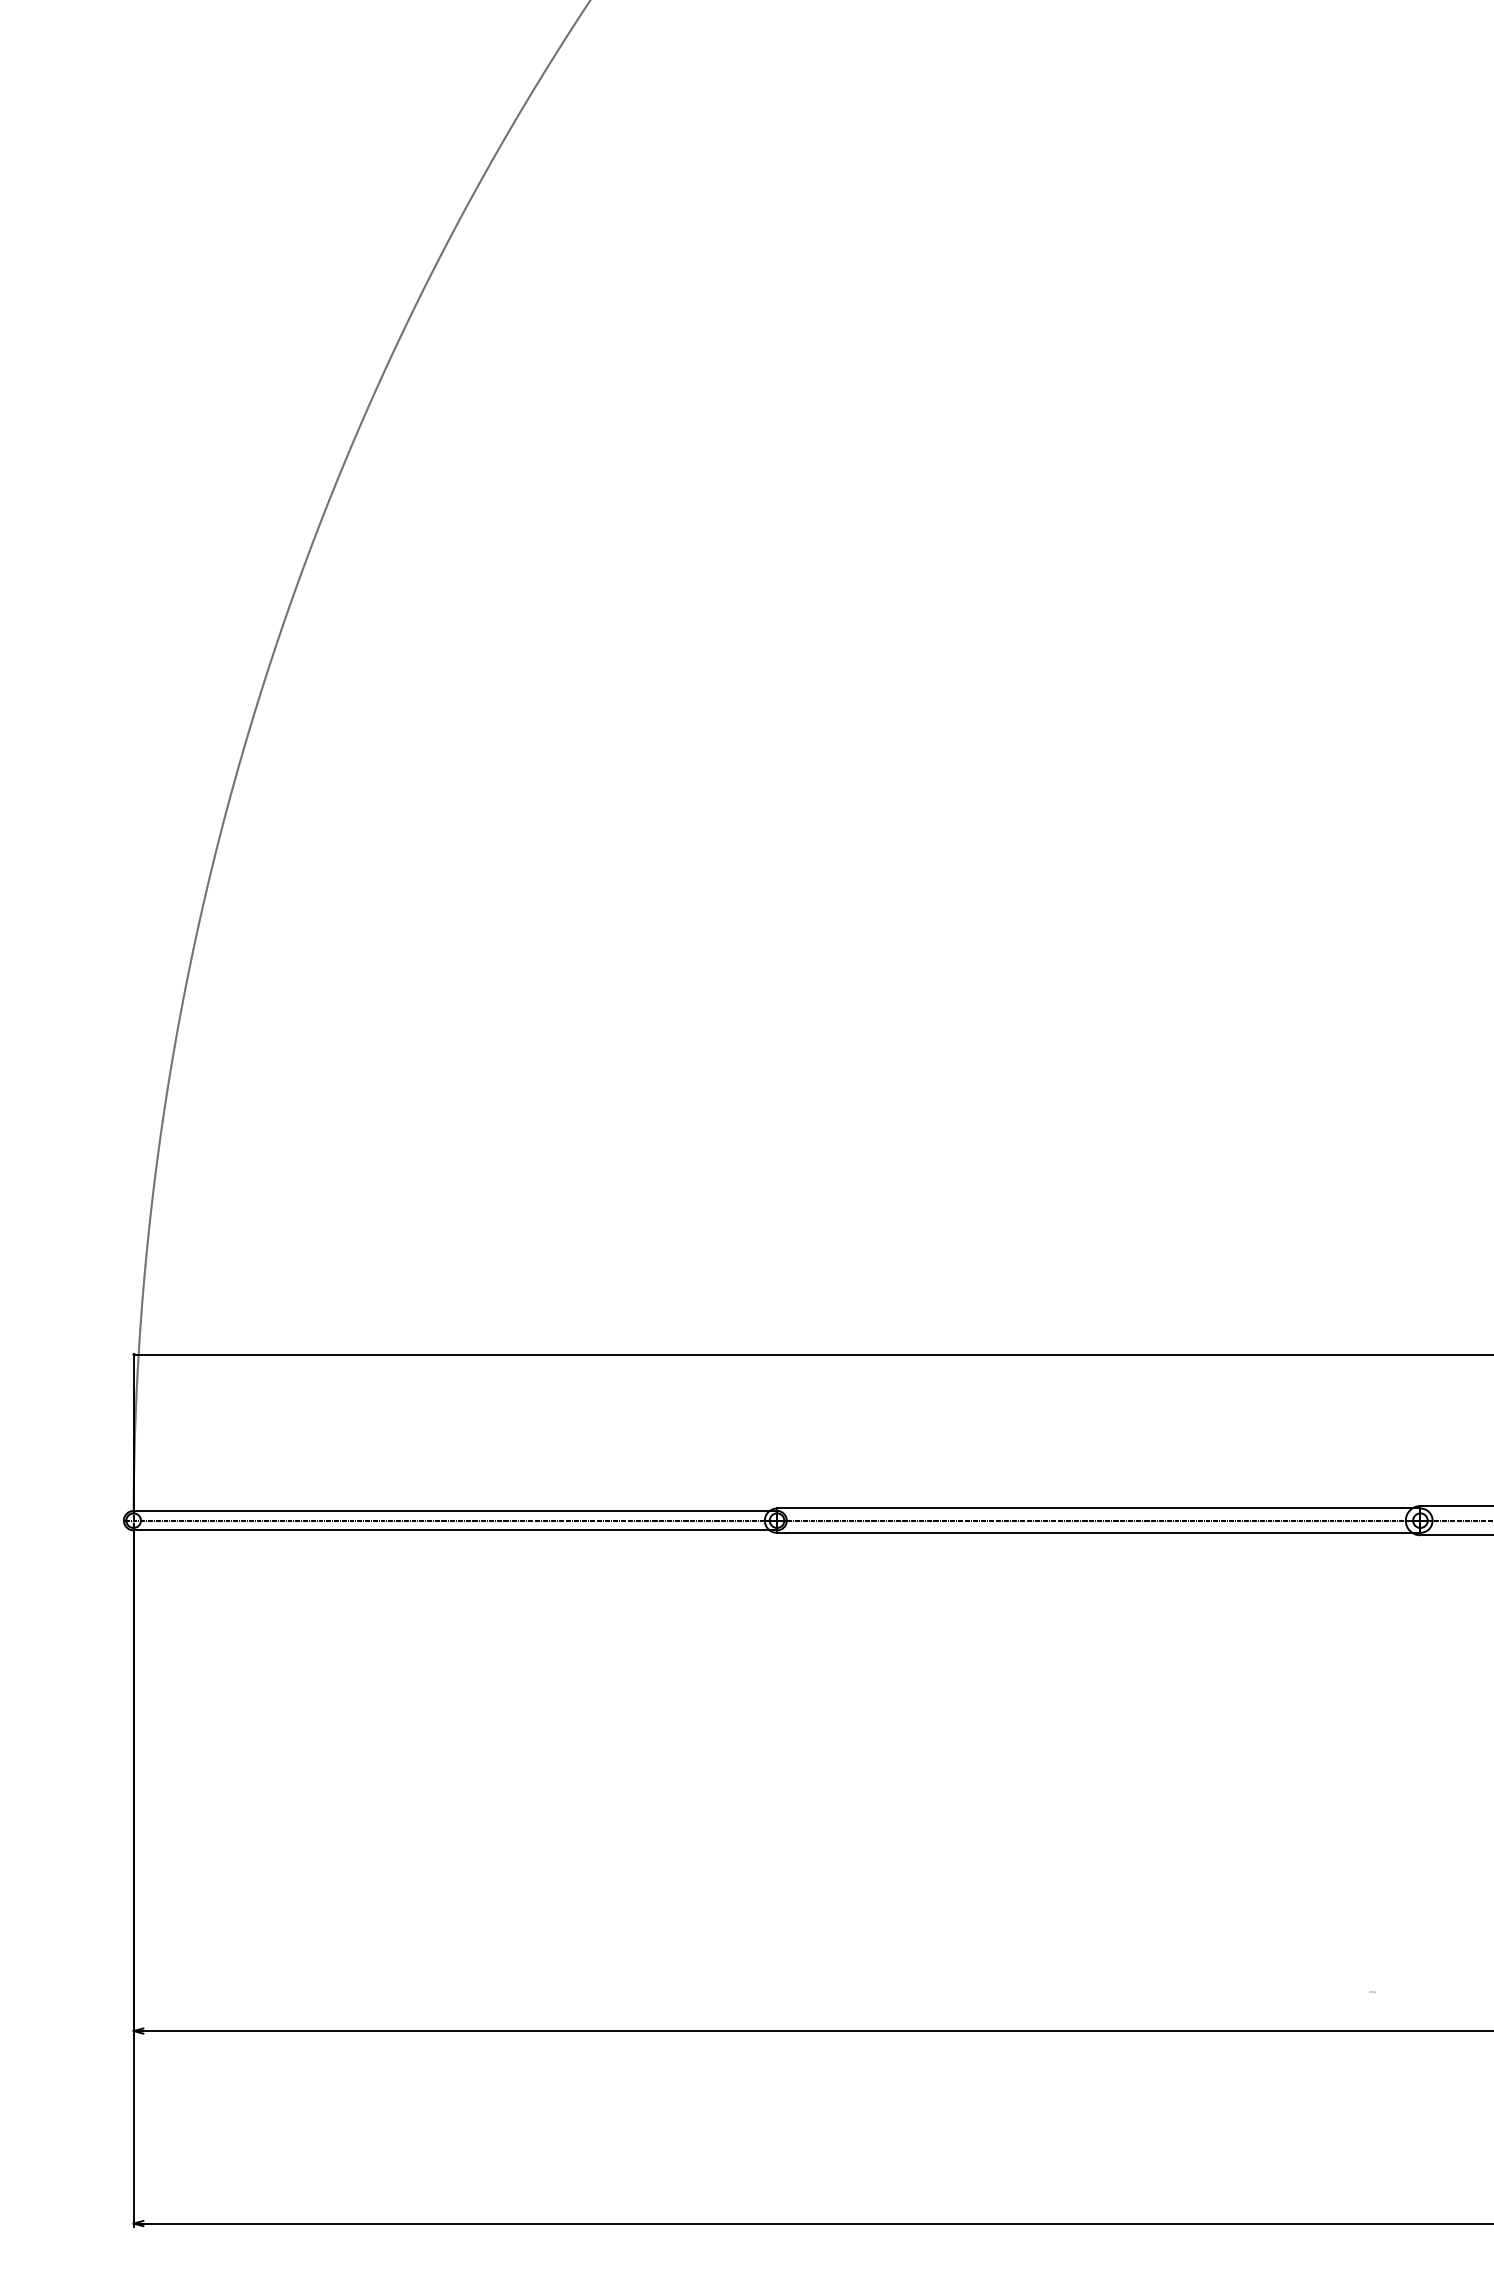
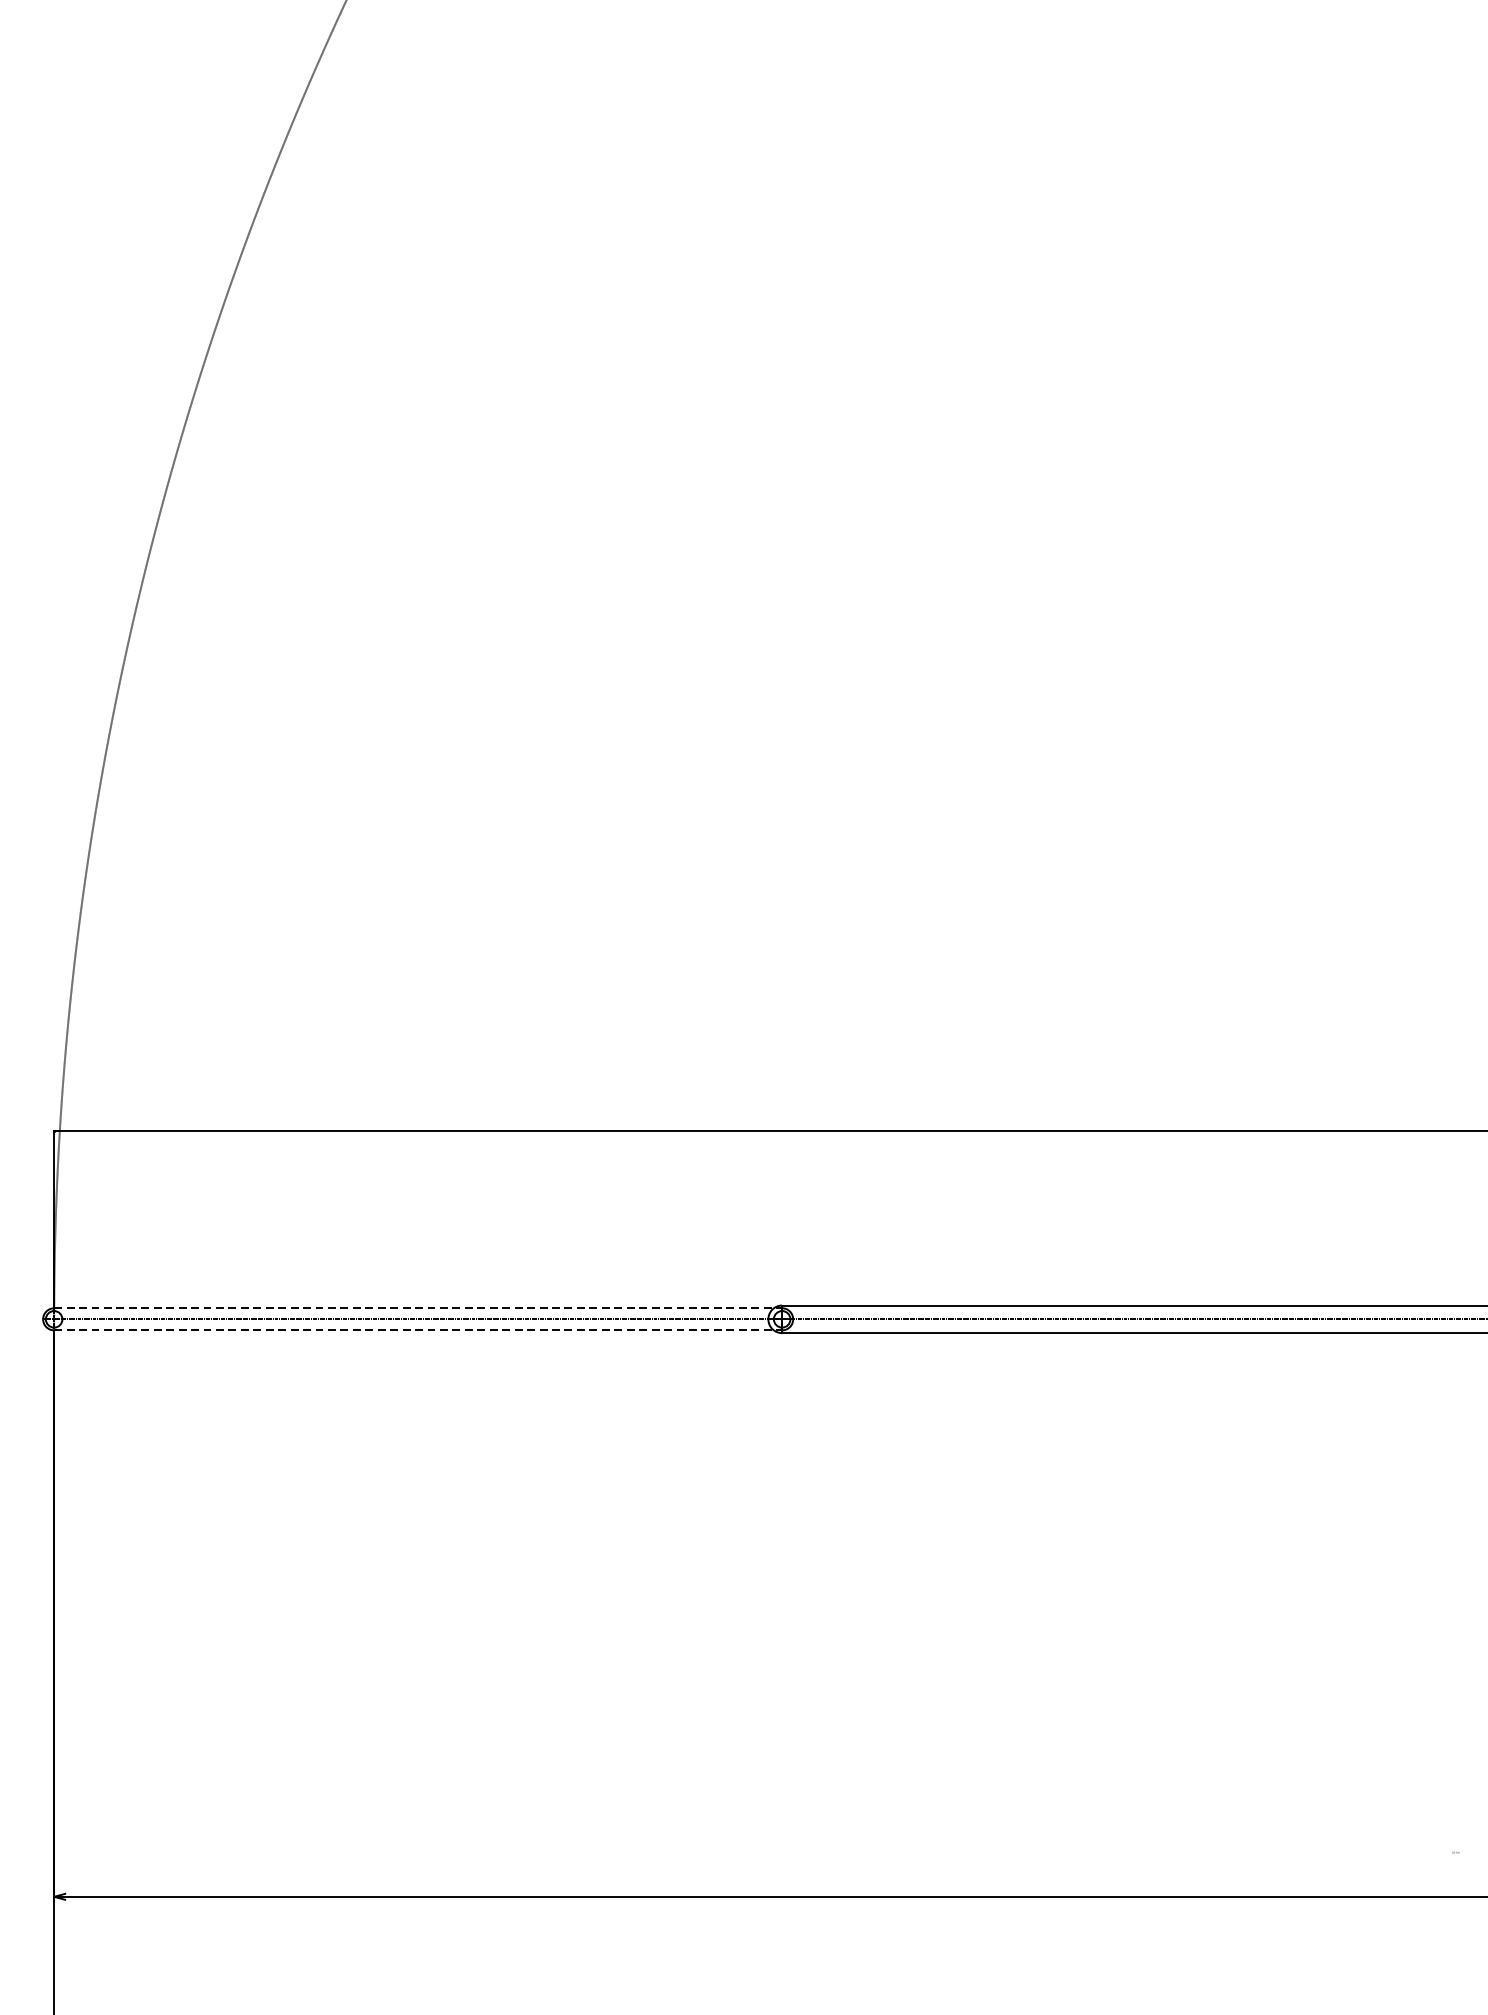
line: (455, 1510) -> (418, 1307), solid -> dashed
line: (455, 1530) -> (418, 1330), solid -> dashed

